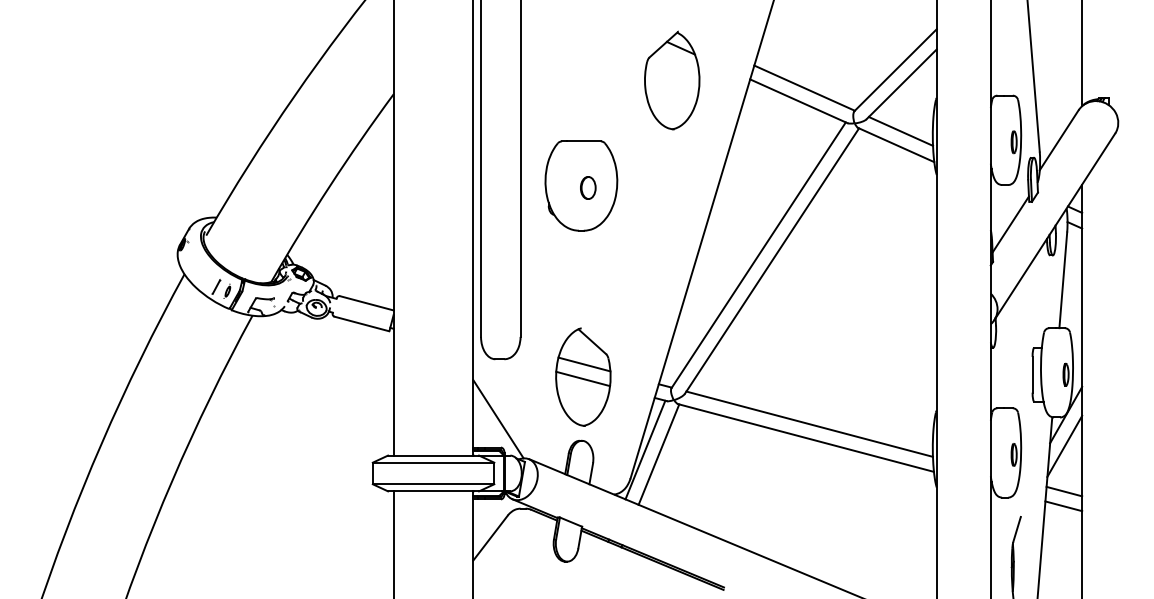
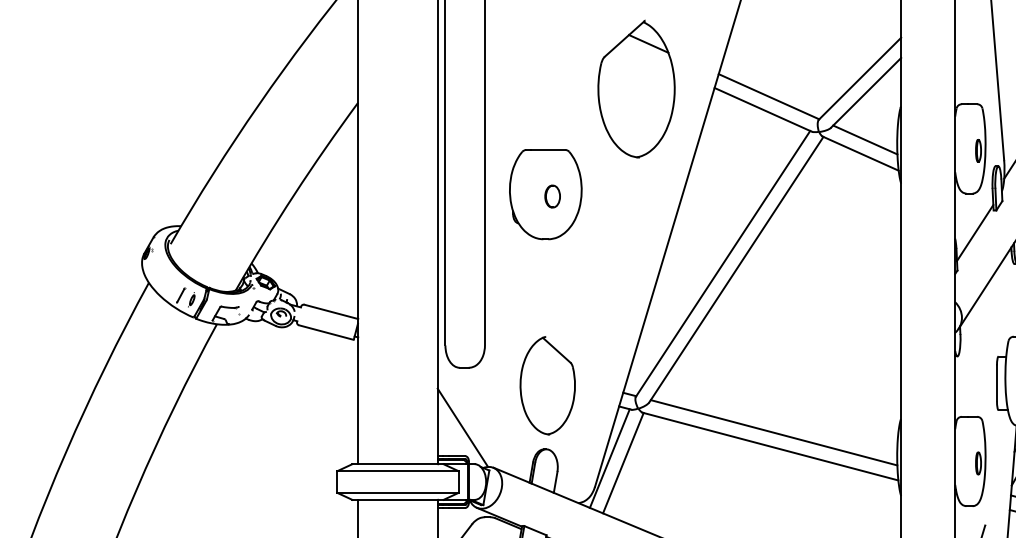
part: (672, 80) -> (636, 89), size x1.4
line: (584, 364) -> (548, 373), removed
line: (583, 378) -> (547, 387), removed

